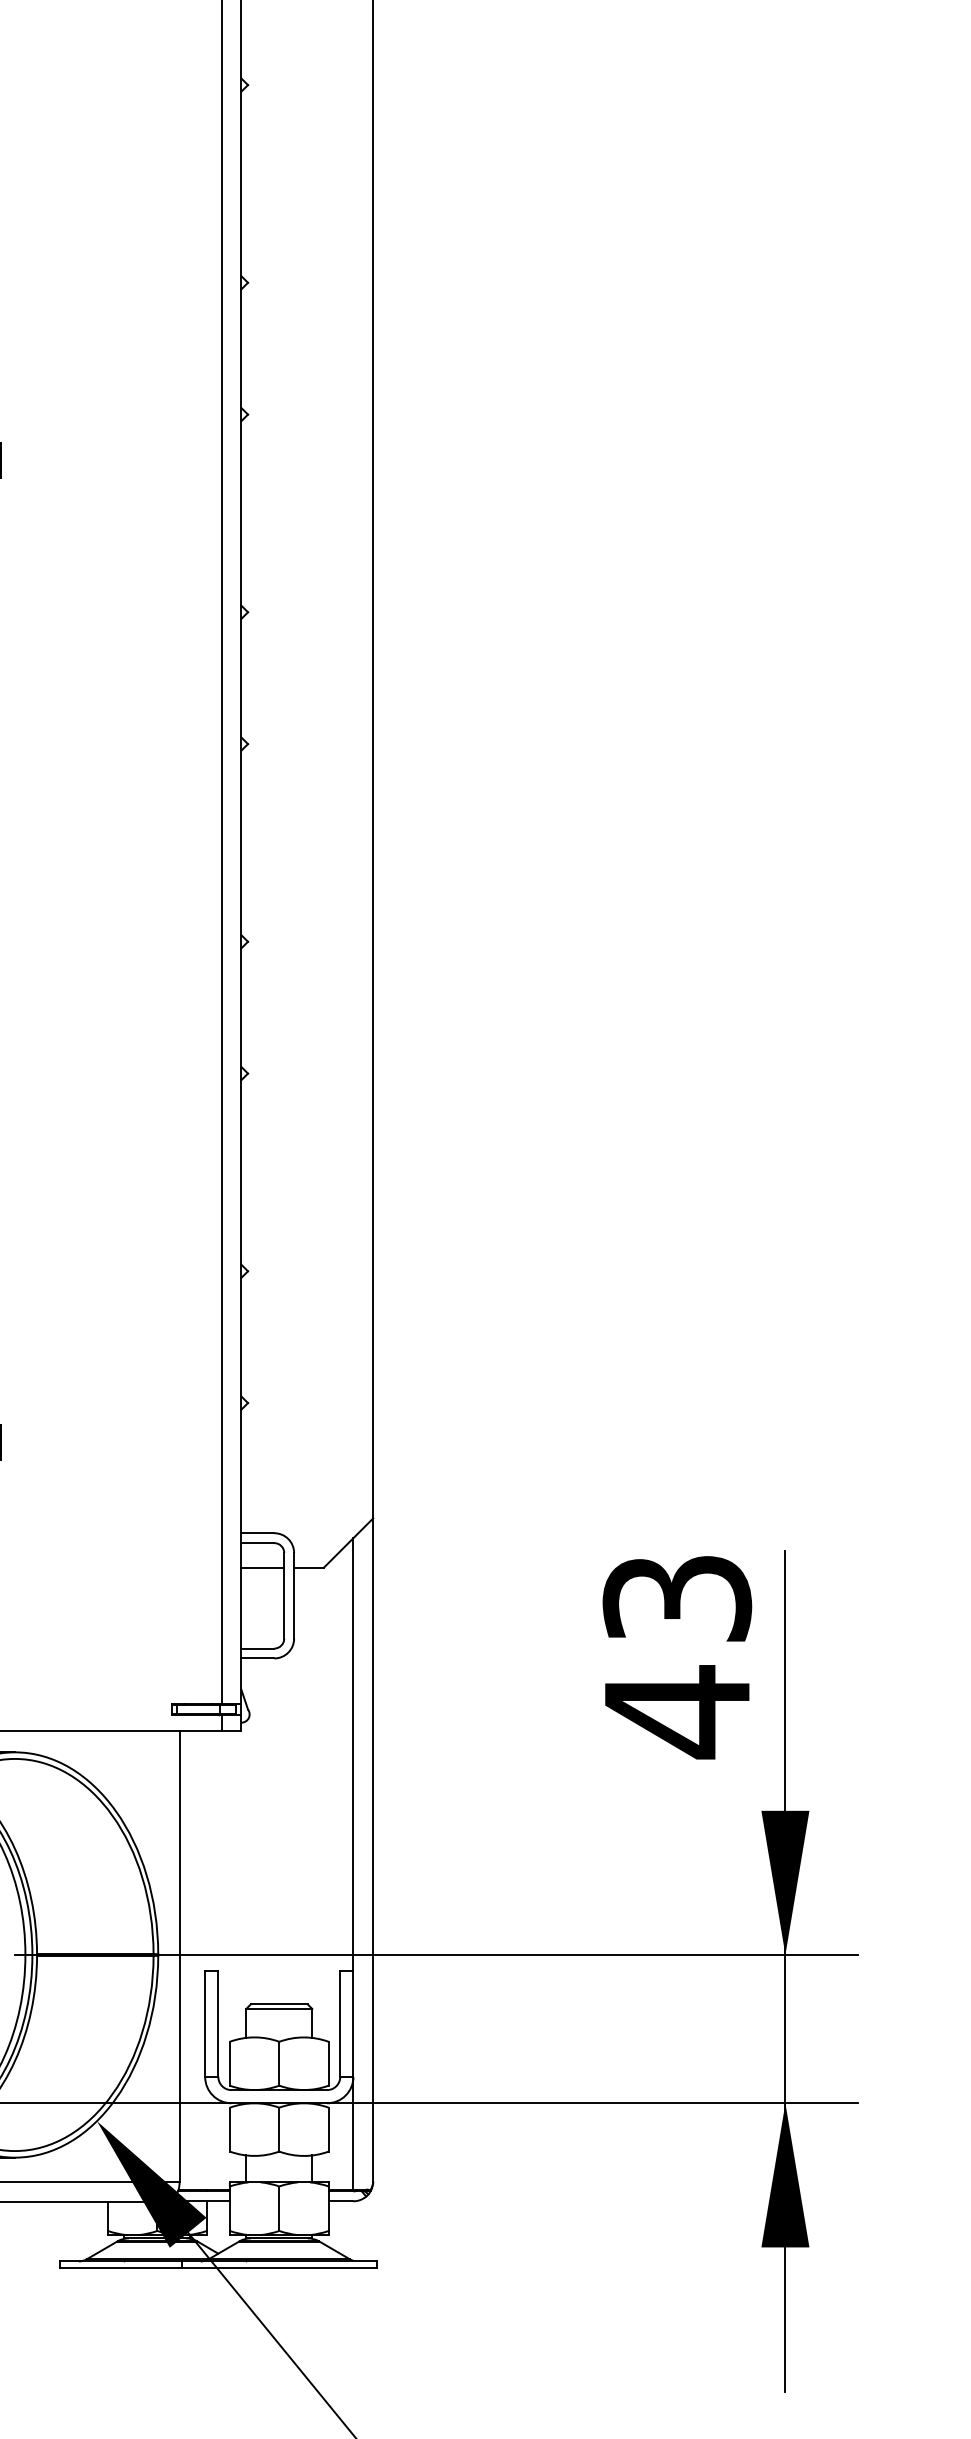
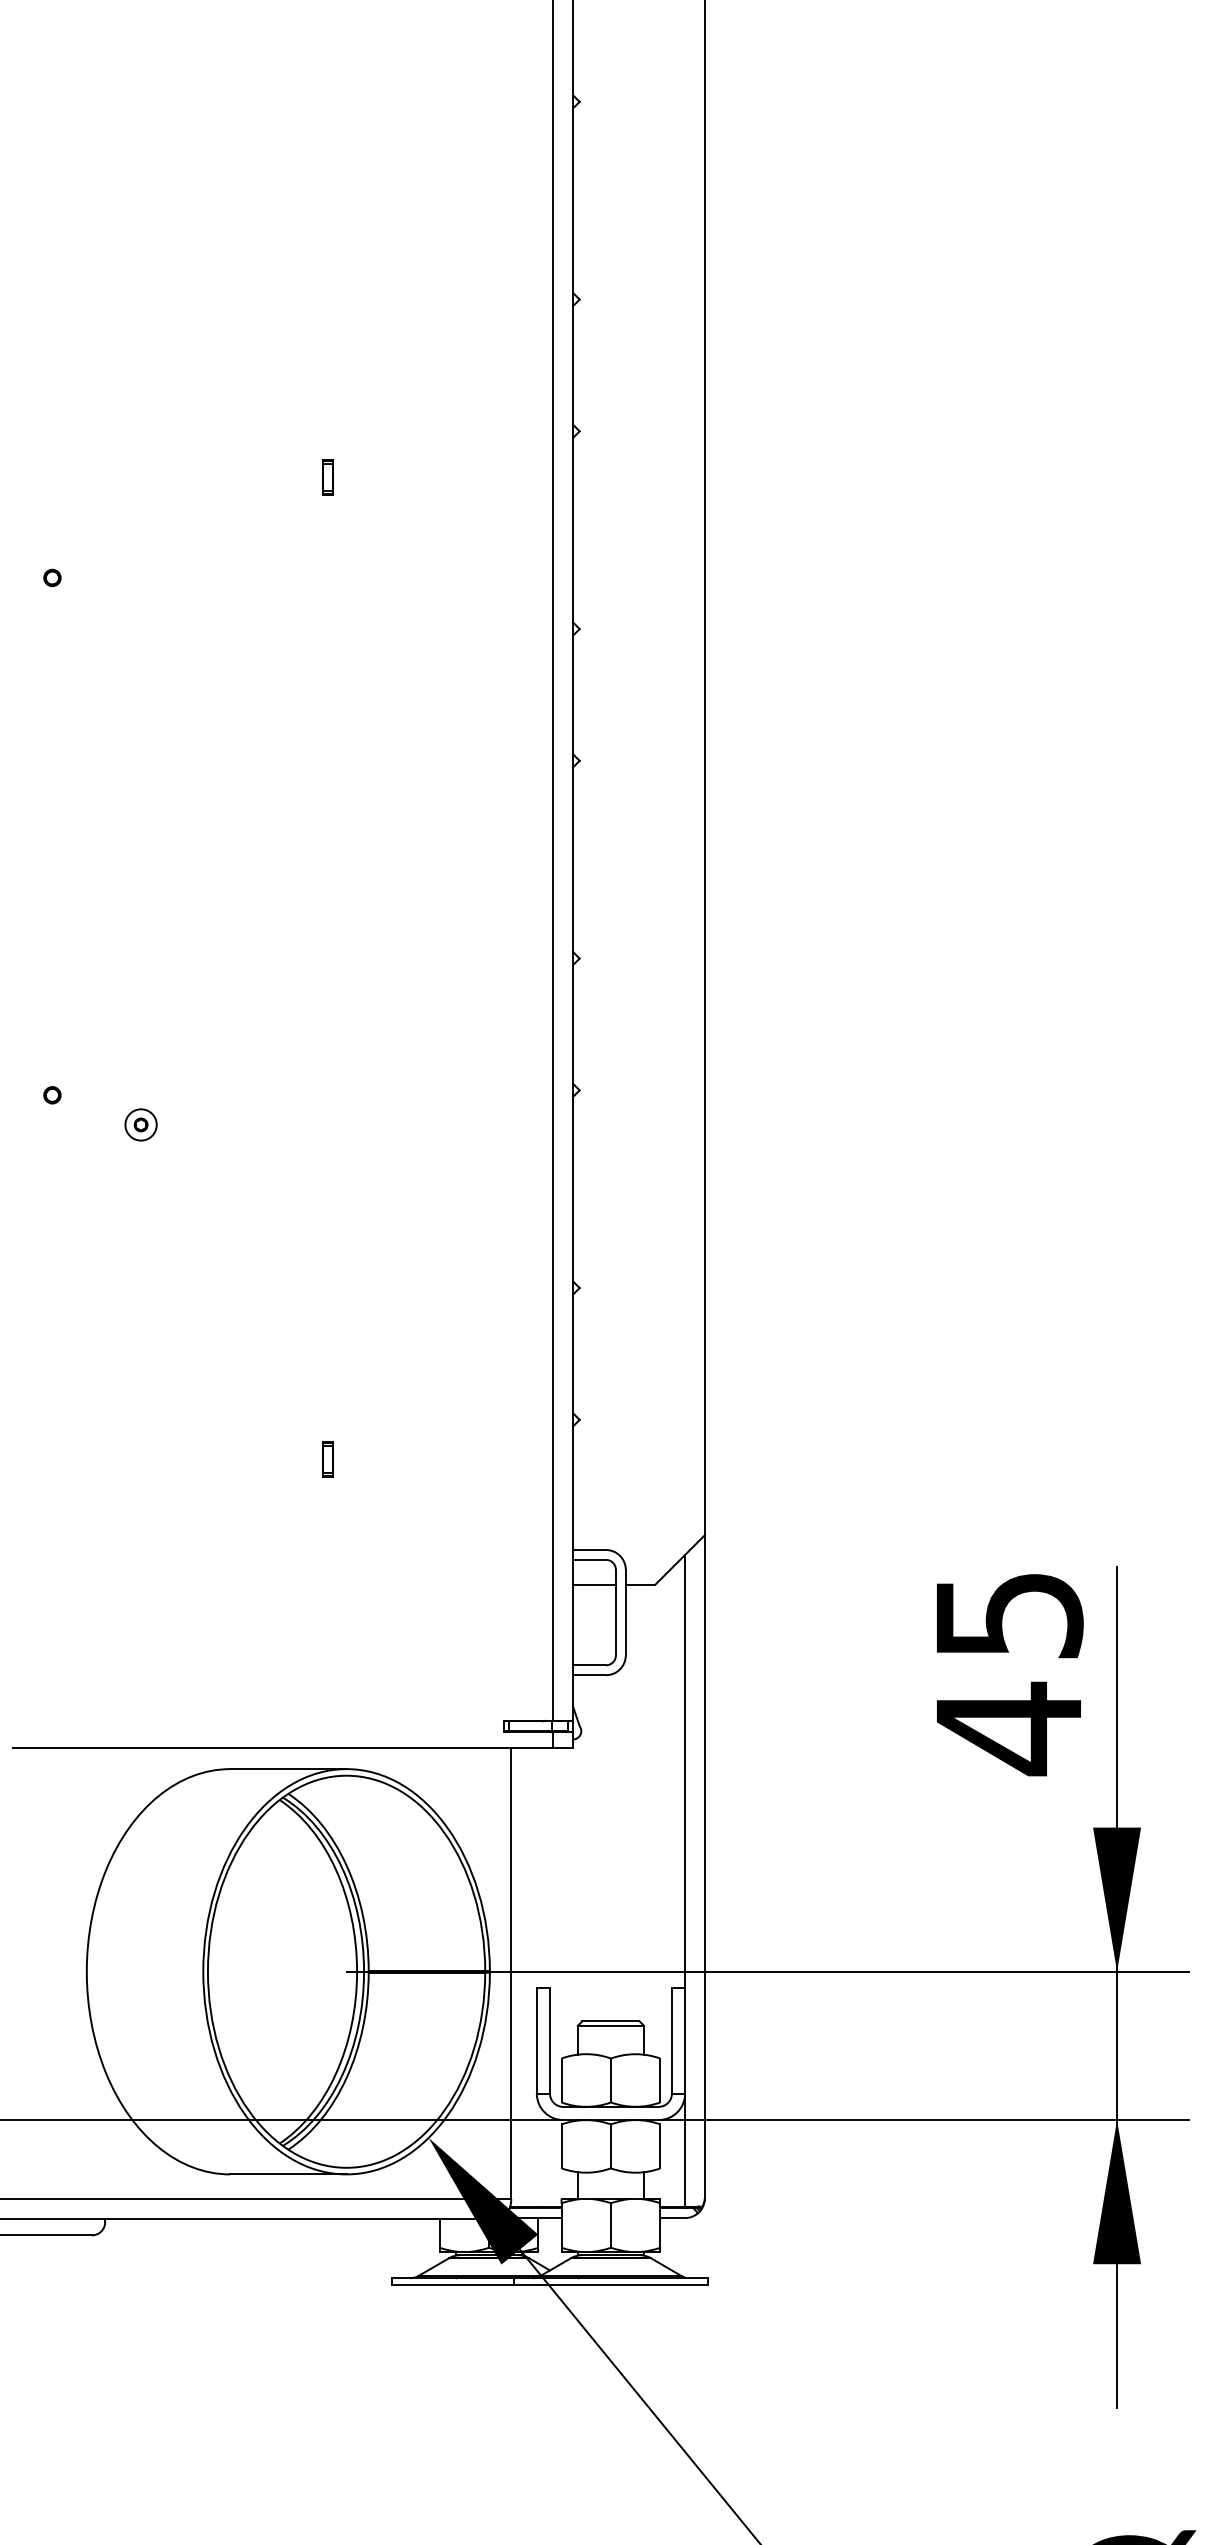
text: (676, 1598) -> (1008, 1615), 43 -> 45

